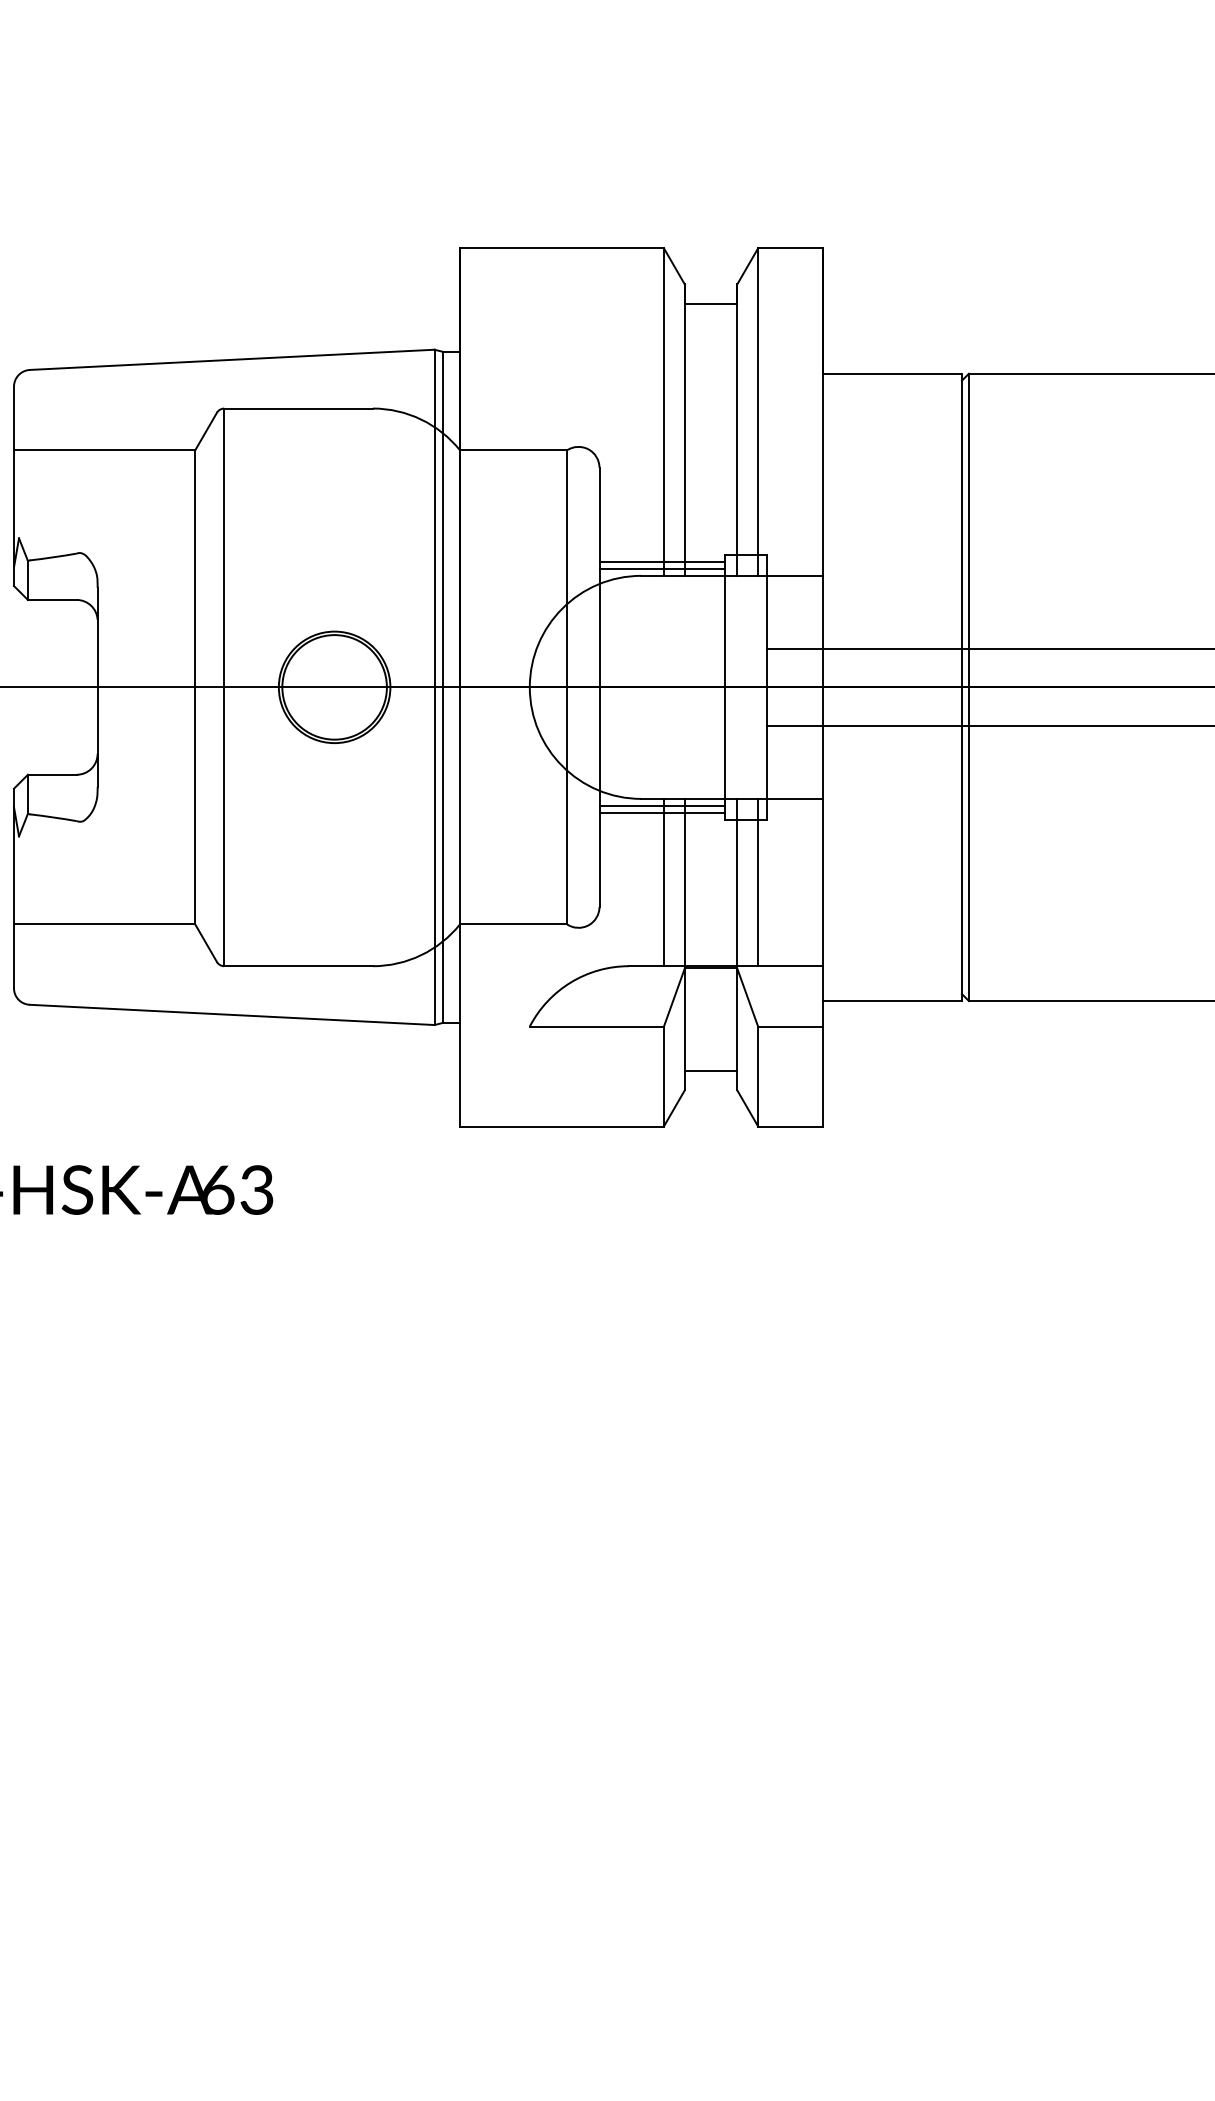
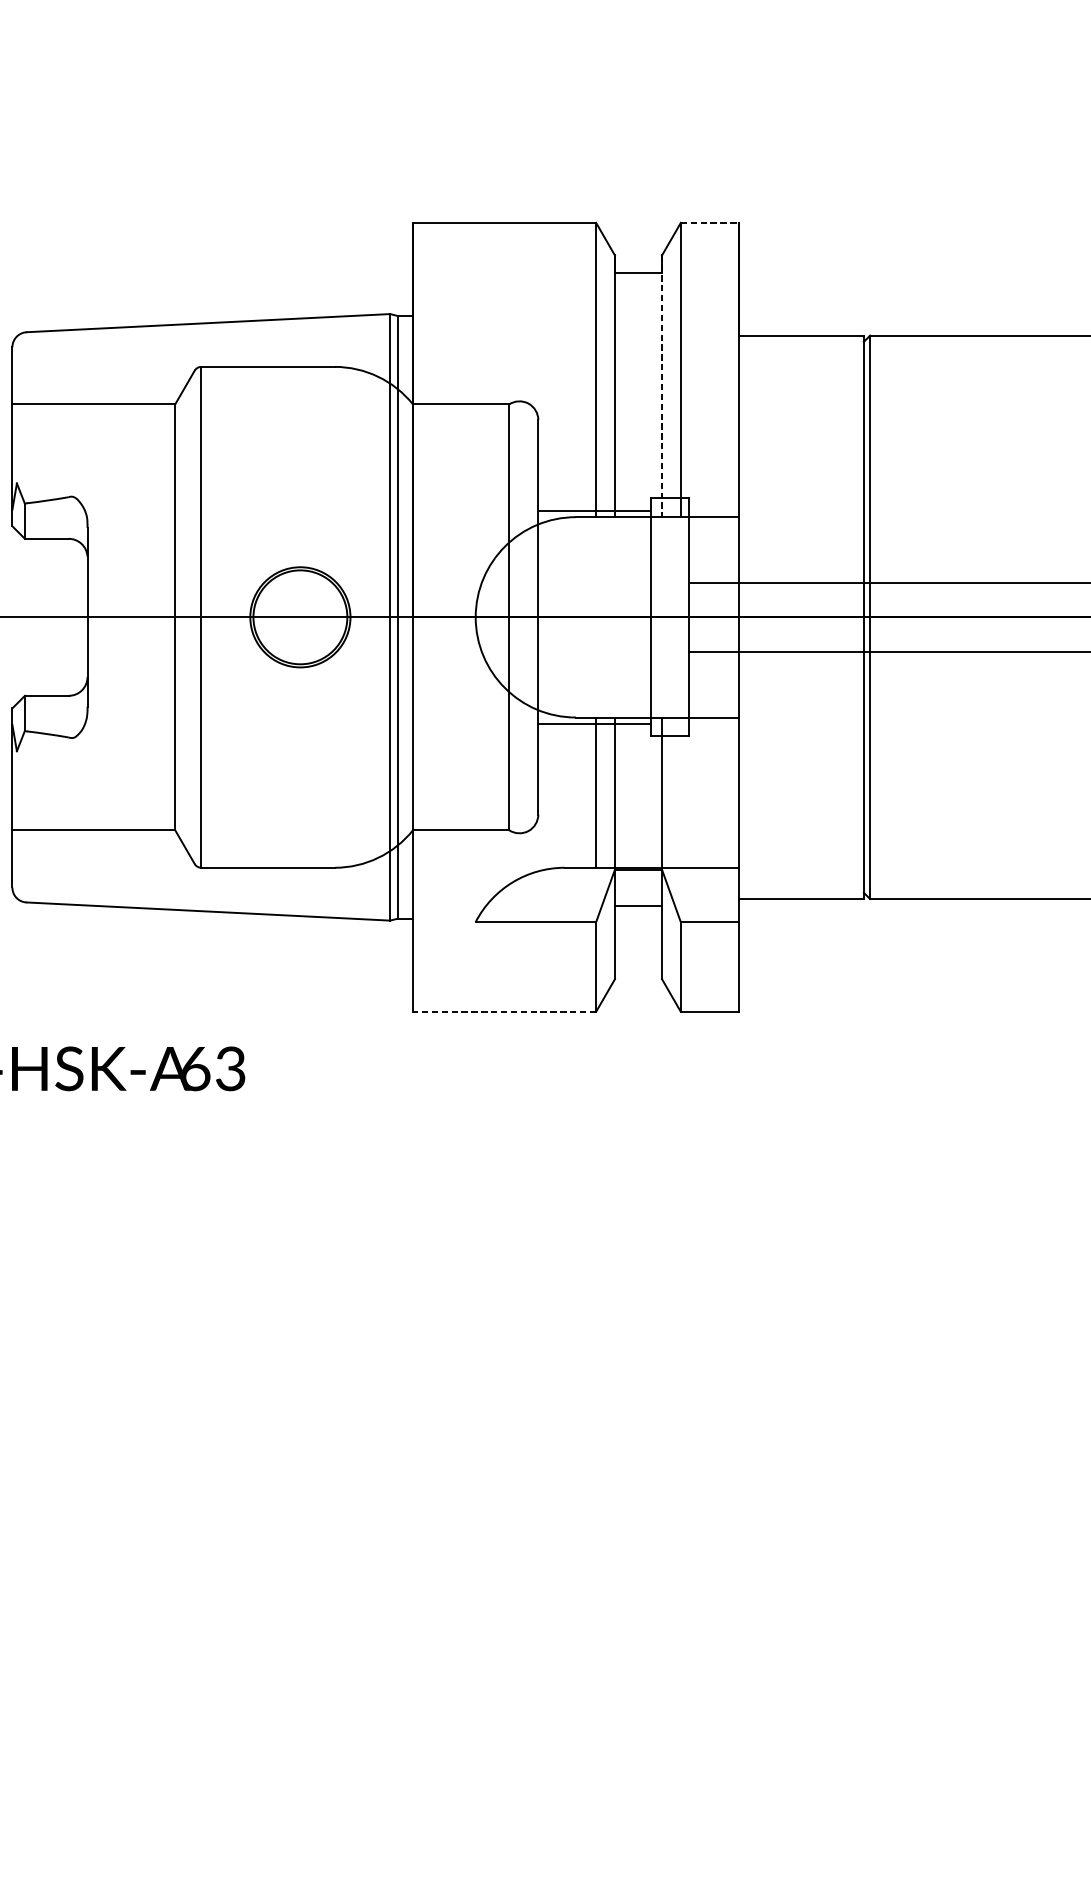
line: (790, 248) -> (709, 223), solid -> dashed
line: (737, 430) -> (662, 386), solid -> dashed
line: (661, 561) -> (594, 504), removed
line: (661, 812) -> (594, 729), removed
line: (758, 882) -> (681, 792), removed
line: (710, 1070) -> (638, 905), moved
line: (562, 1126) -> (505, 1011), solid -> dashed

